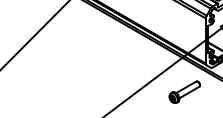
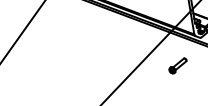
part: (184, 91) -> (177, 65), size x0.6

